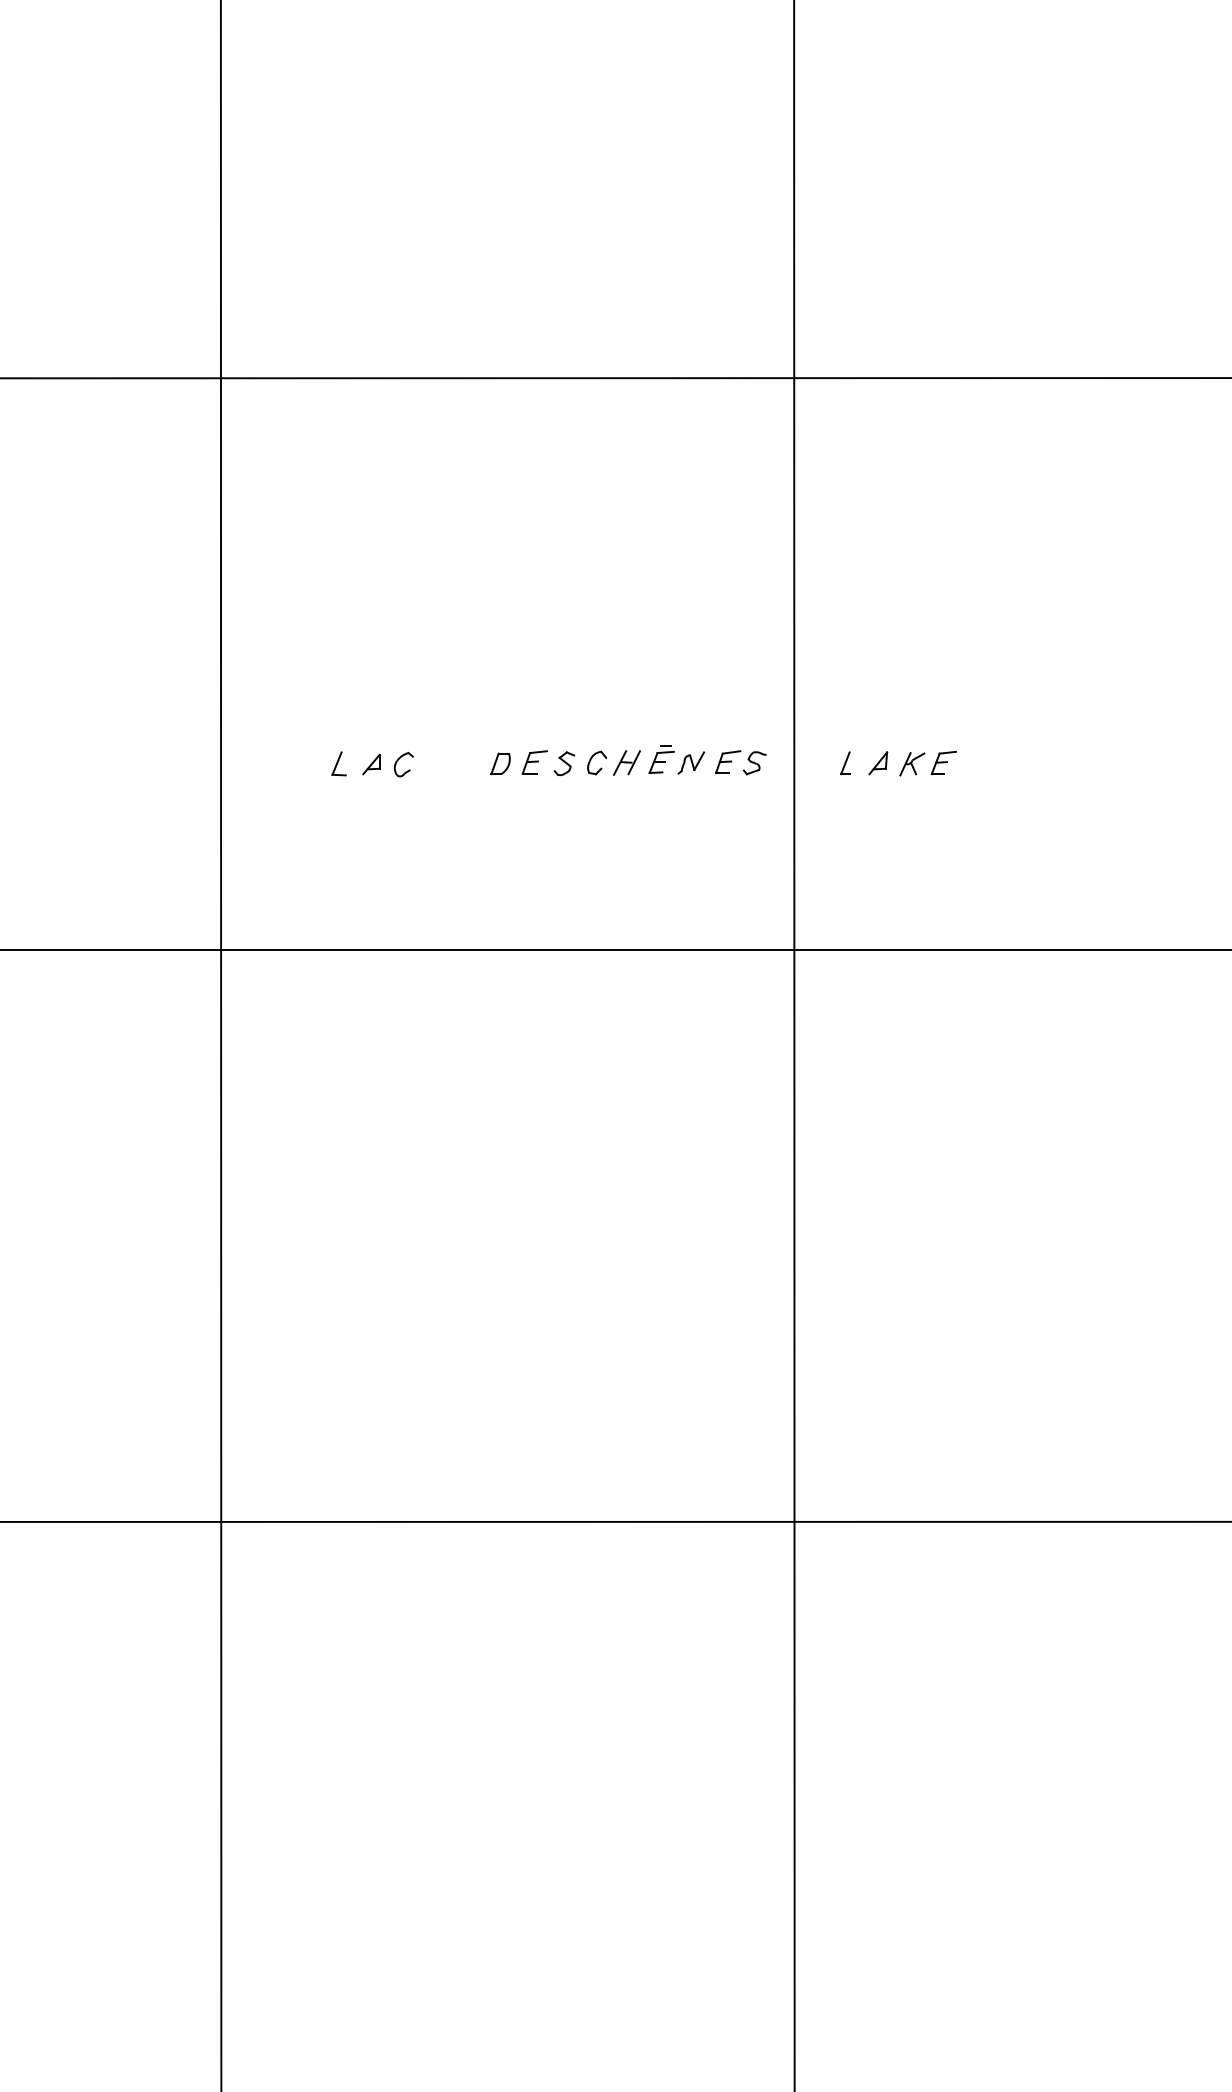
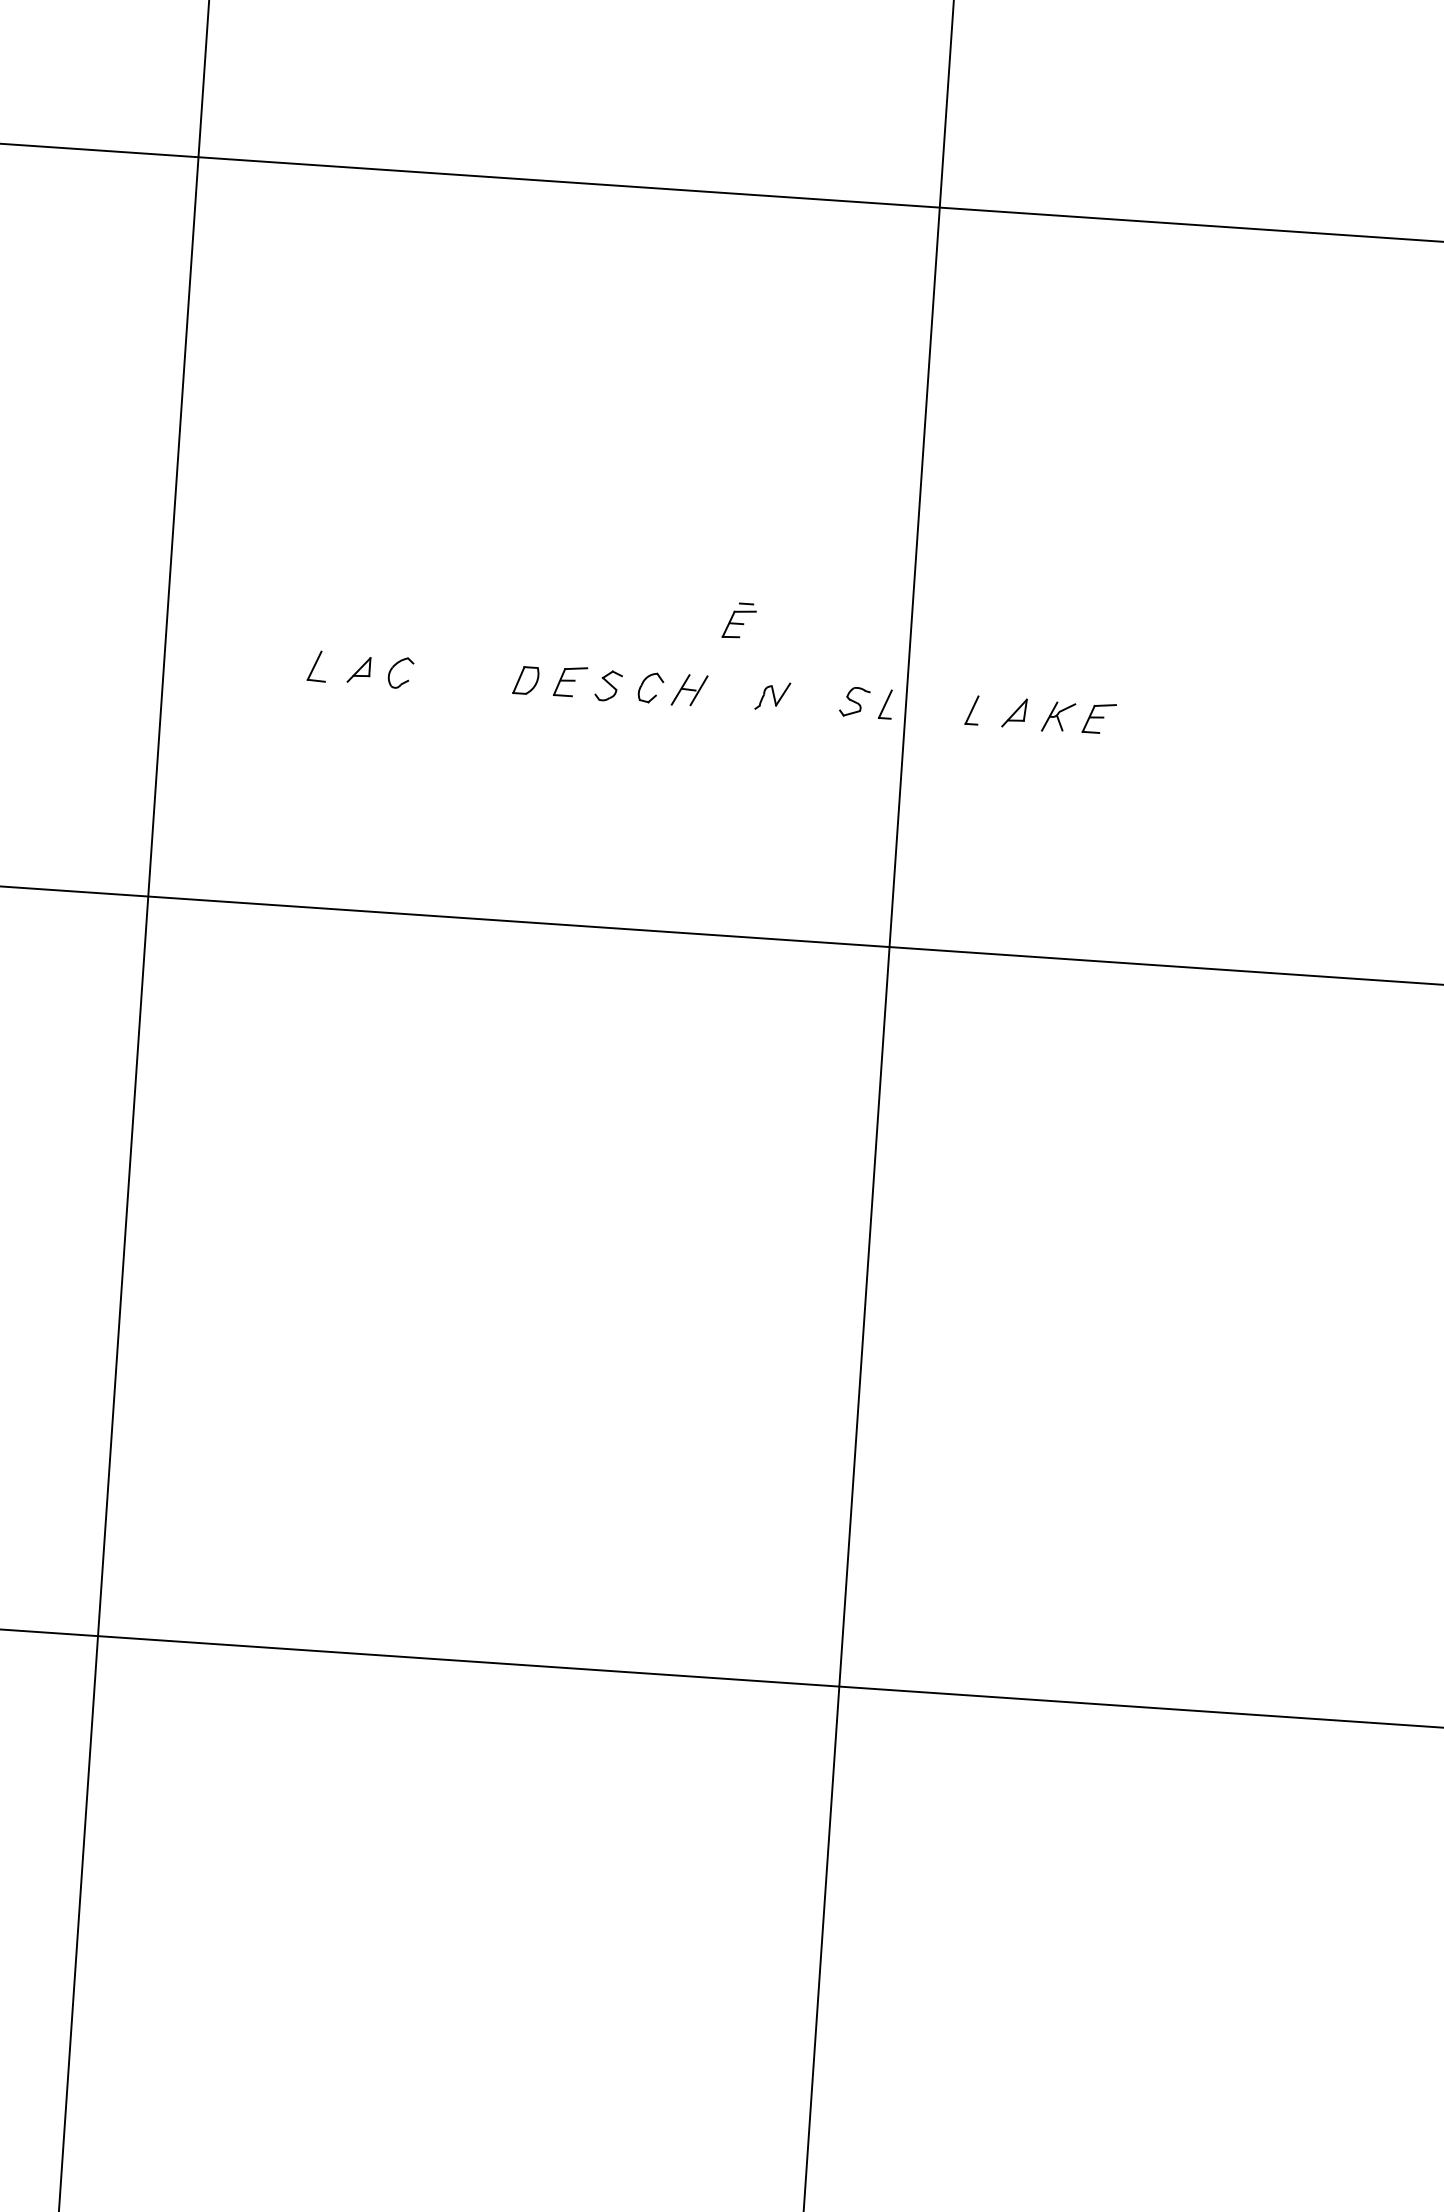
part: (661, 759) -> (739, 620), moved
part: (728, 761) -> (820, 697), removed
part: (778, 763) -> (885, 704), added

